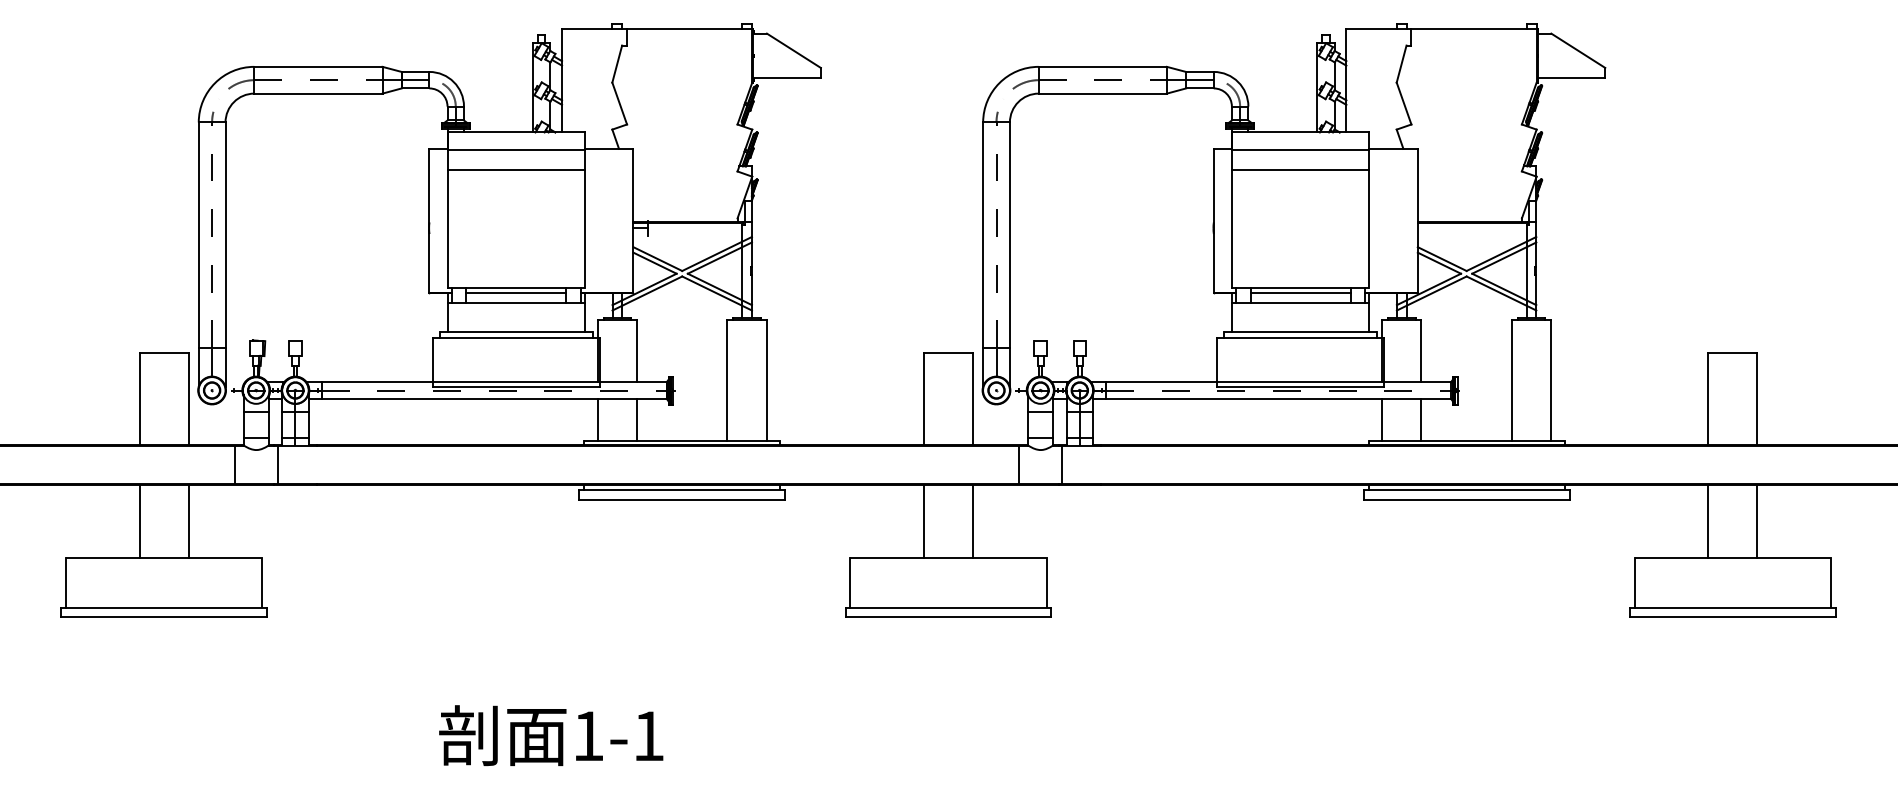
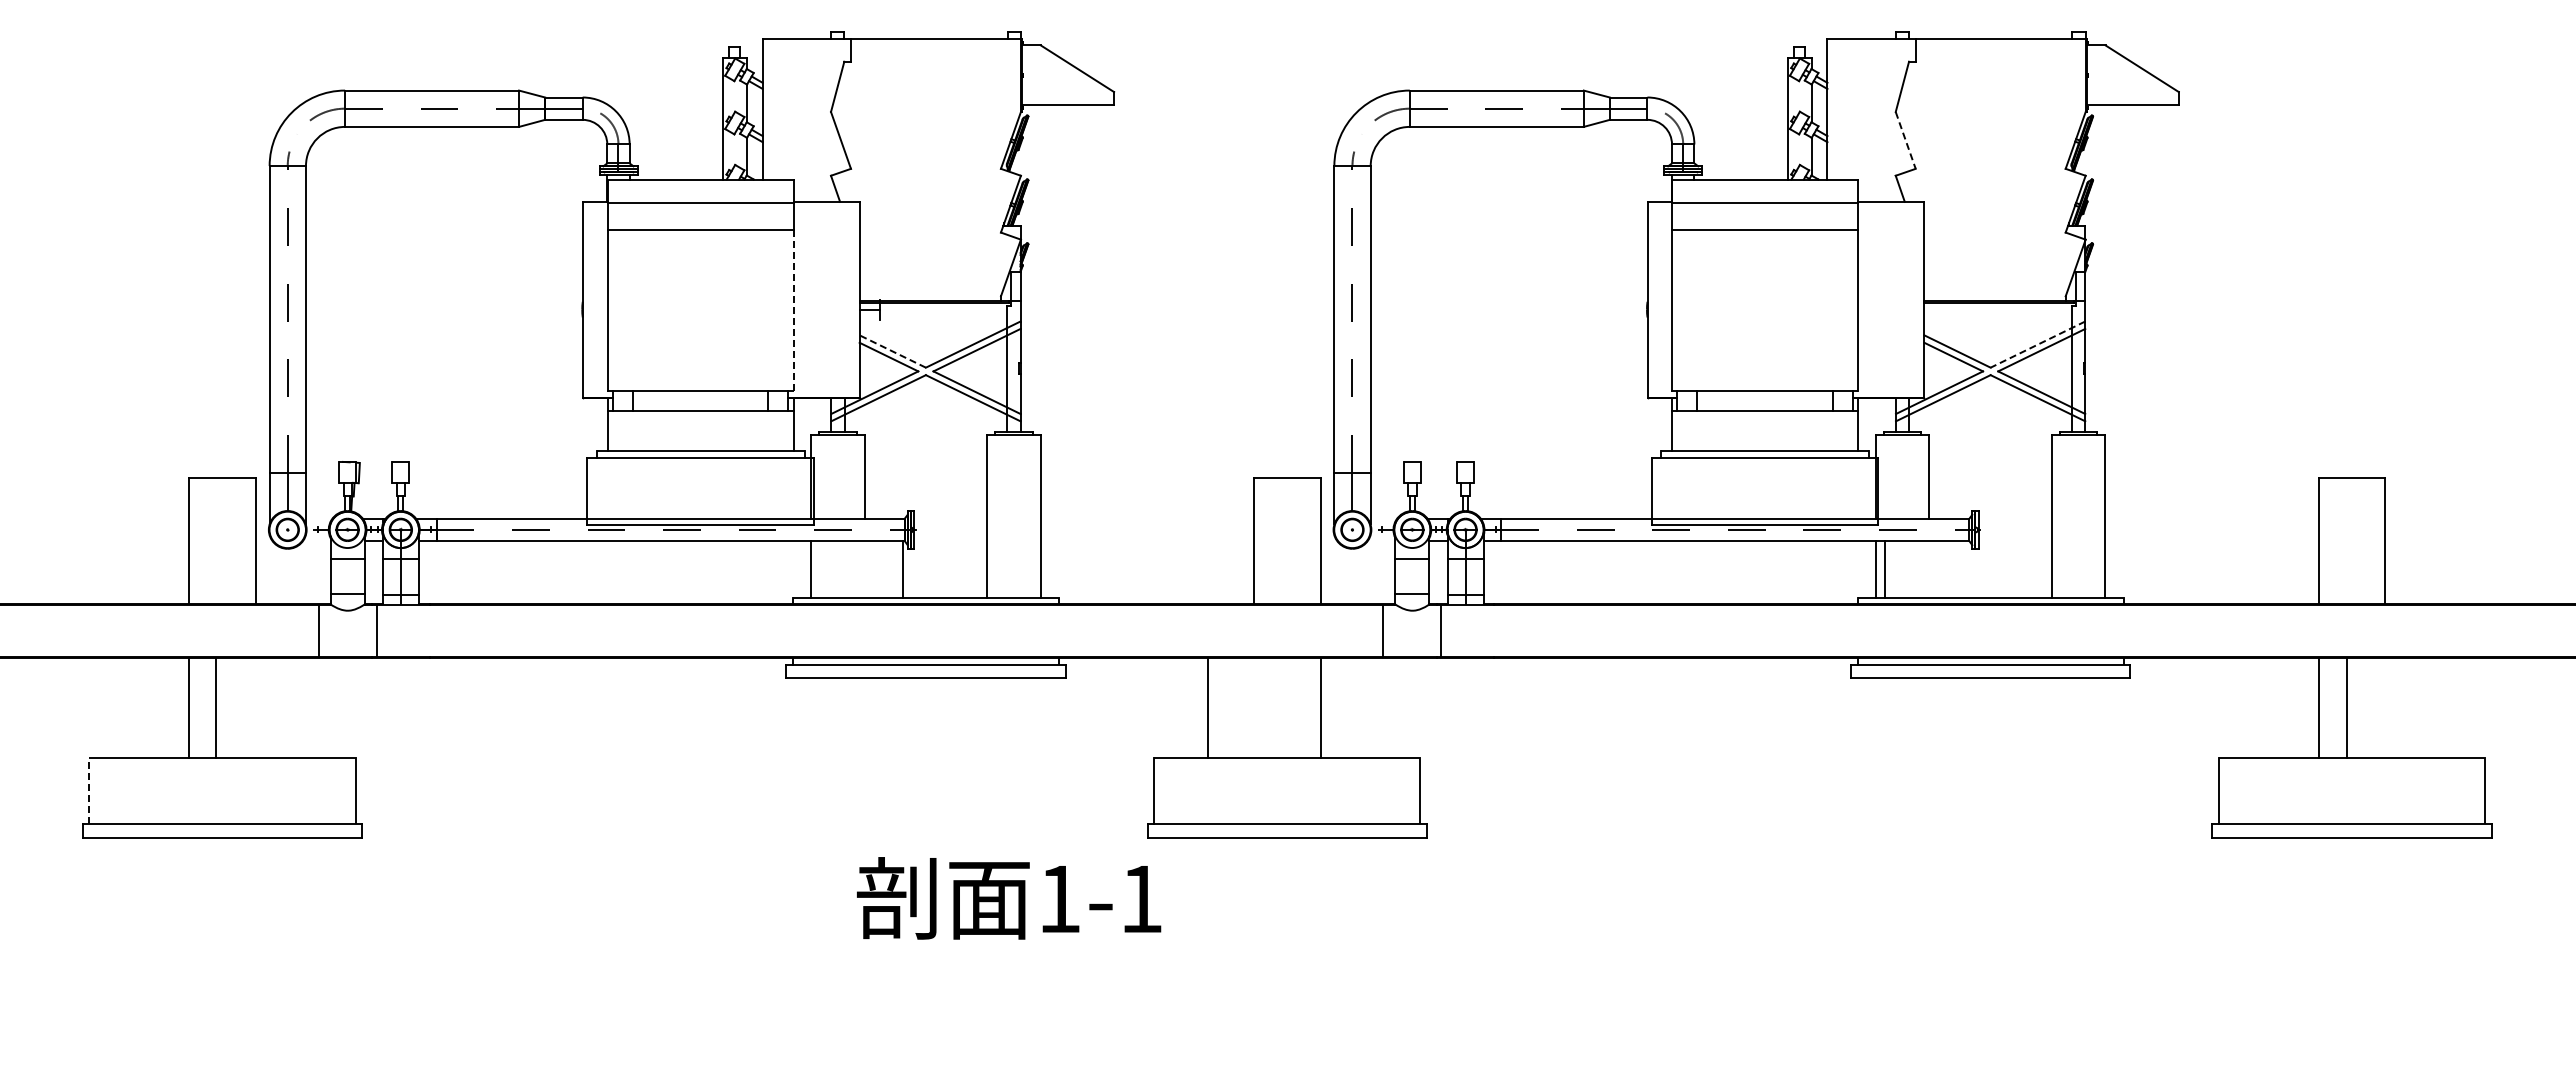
line: (1403, 103) -> (1905, 140), solid -> dashed
line: (584, 228) -> (793, 310), solid -> dashed
line: (1501, 253) -> (2037, 344), solid -> dashed
line: (657, 259) -> (892, 351), solid -> dashed
line: (516, 292) -> (700, 397), removed
line: (1300, 292) -> (1765, 397), removed
line: (637, 419) -> (902, 569), moved
line: (1421, 419) -> (1885, 569), moved
line: (188, 521) -> (215, 707), moved
line: (923, 521) -> (1207, 707), moved
line: (1757, 521) -> (2347, 707), moved
line: (66, 582) -> (89, 790), solid -> dashed
text: (551, 735) -> (1009, 898), moved

